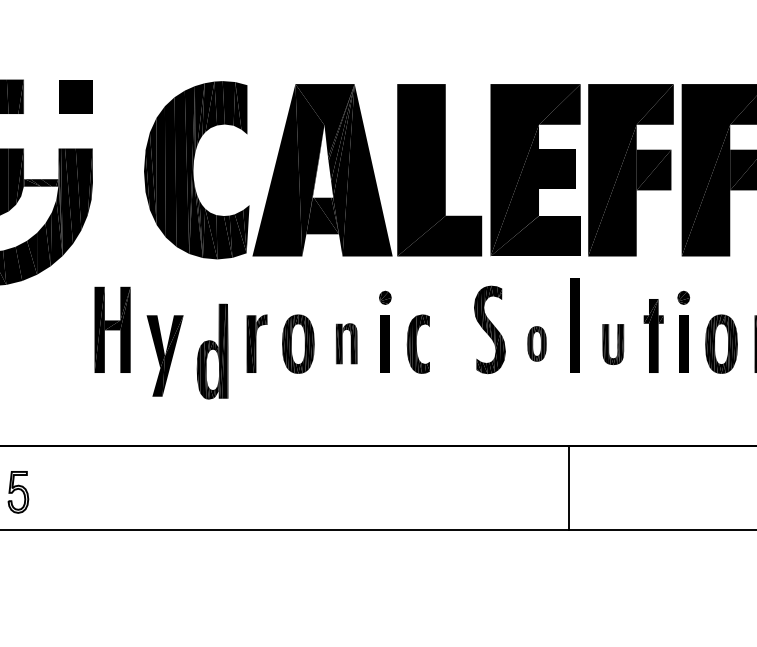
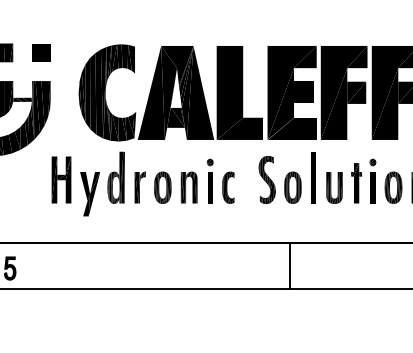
part: (345, 343) -> (188, 187), size x1.43
part: (536, 343) -> (292, 187), size x1.67
part: (613, 343) -> (334, 187), size x1.43
part: (211, 351) -> (115, 177), moved
line: (569, 488) -> (290, 266), moved

